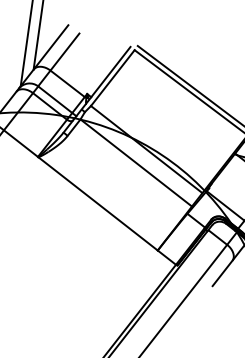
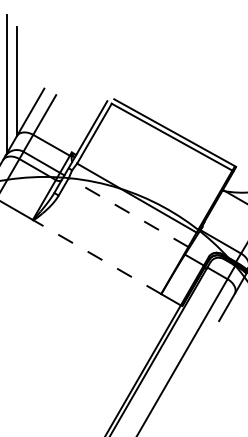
line: (136, 162) -> (128, 212), solid -> dashed
line: (98, 204) -> (97, 257), solid -> dashed

